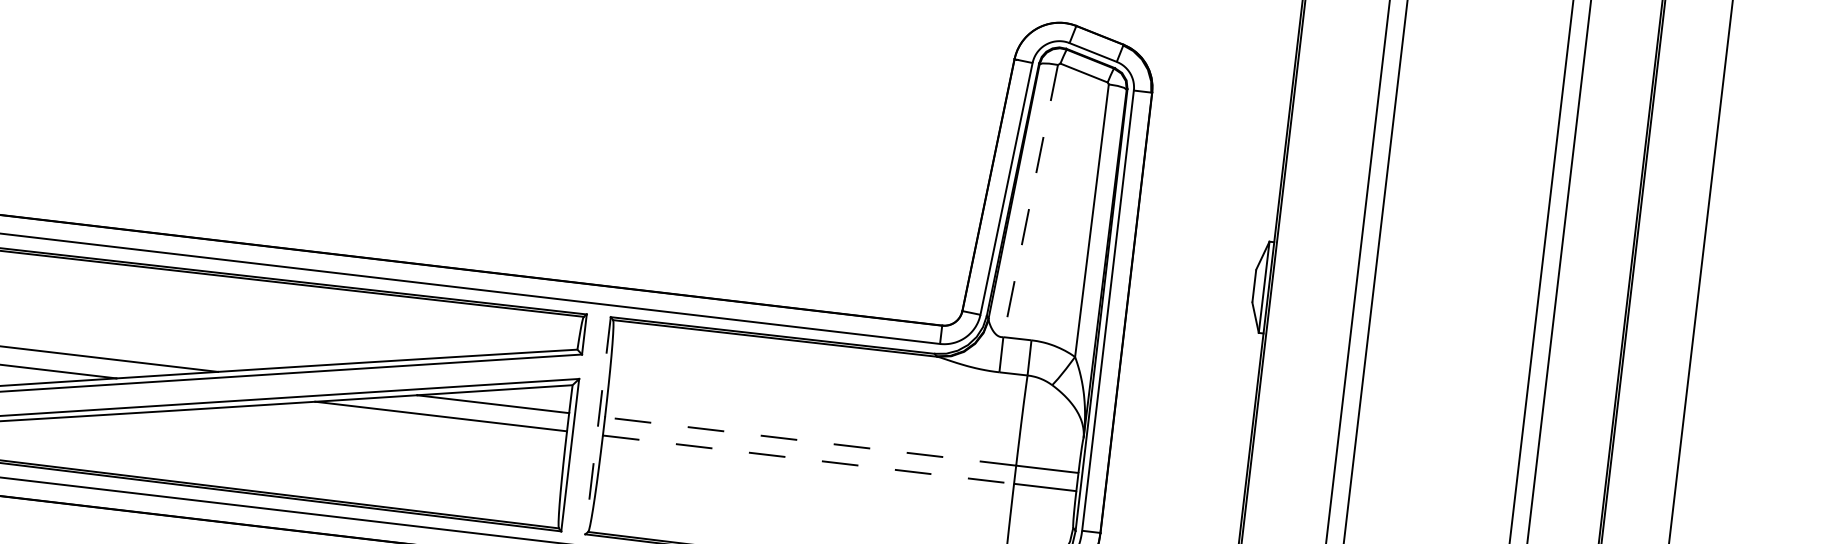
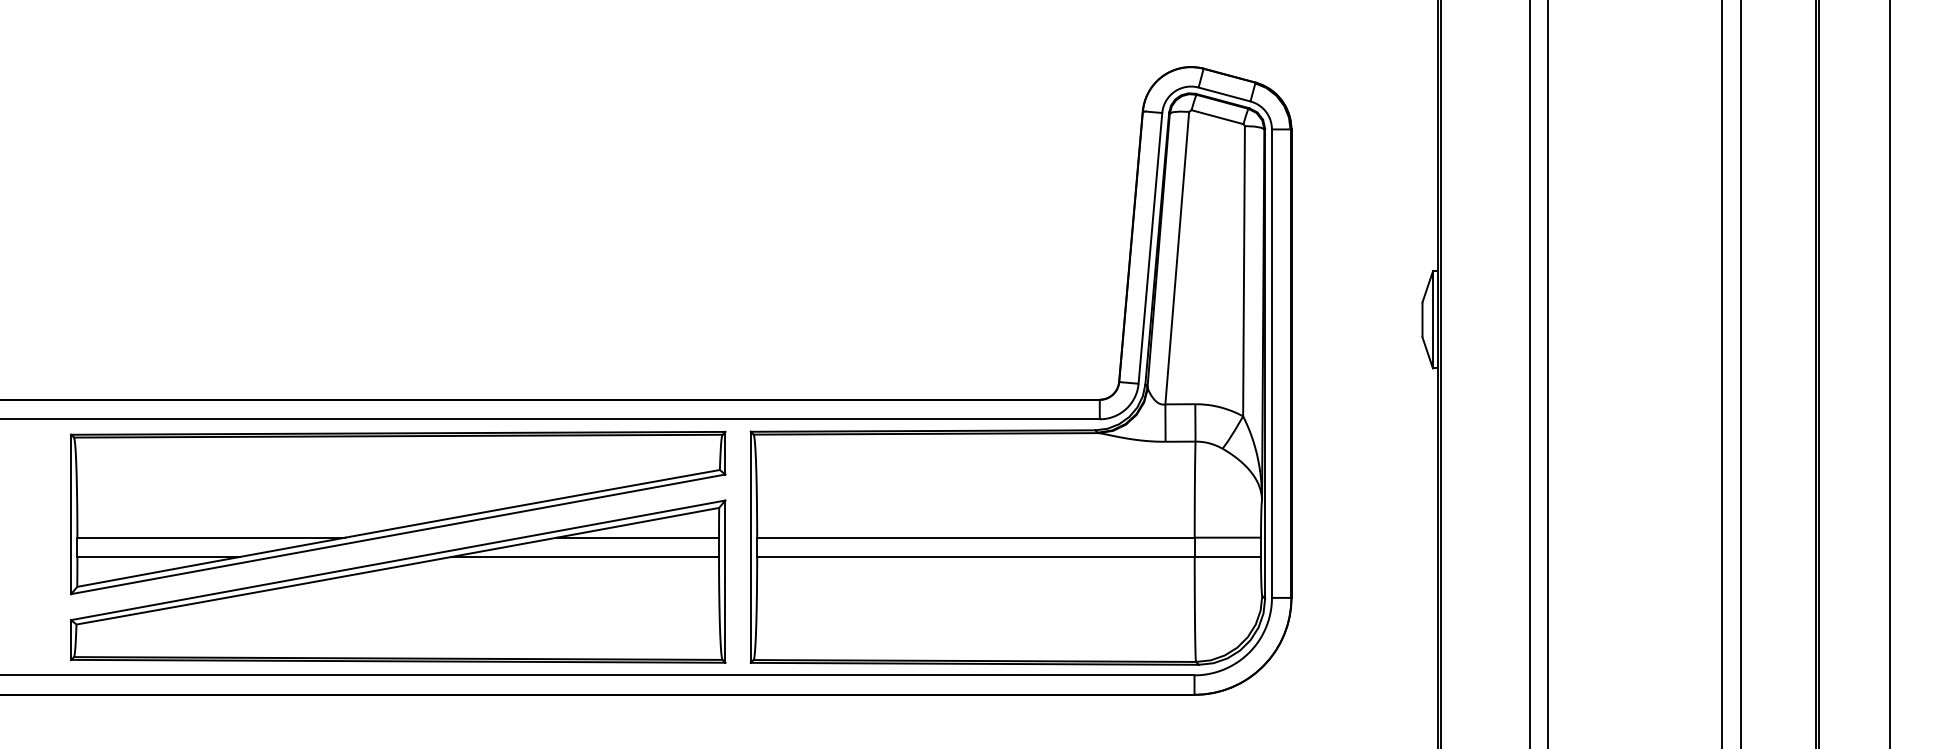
line: (1030, 201) -> (1177, 258), dashed -> solid
line: (597, 425) -> (750, 547), dashed -> solid
line: (810, 441) -> (975, 537), dashed -> solid
line: (808, 460) -> (975, 557), dashed -> solid

